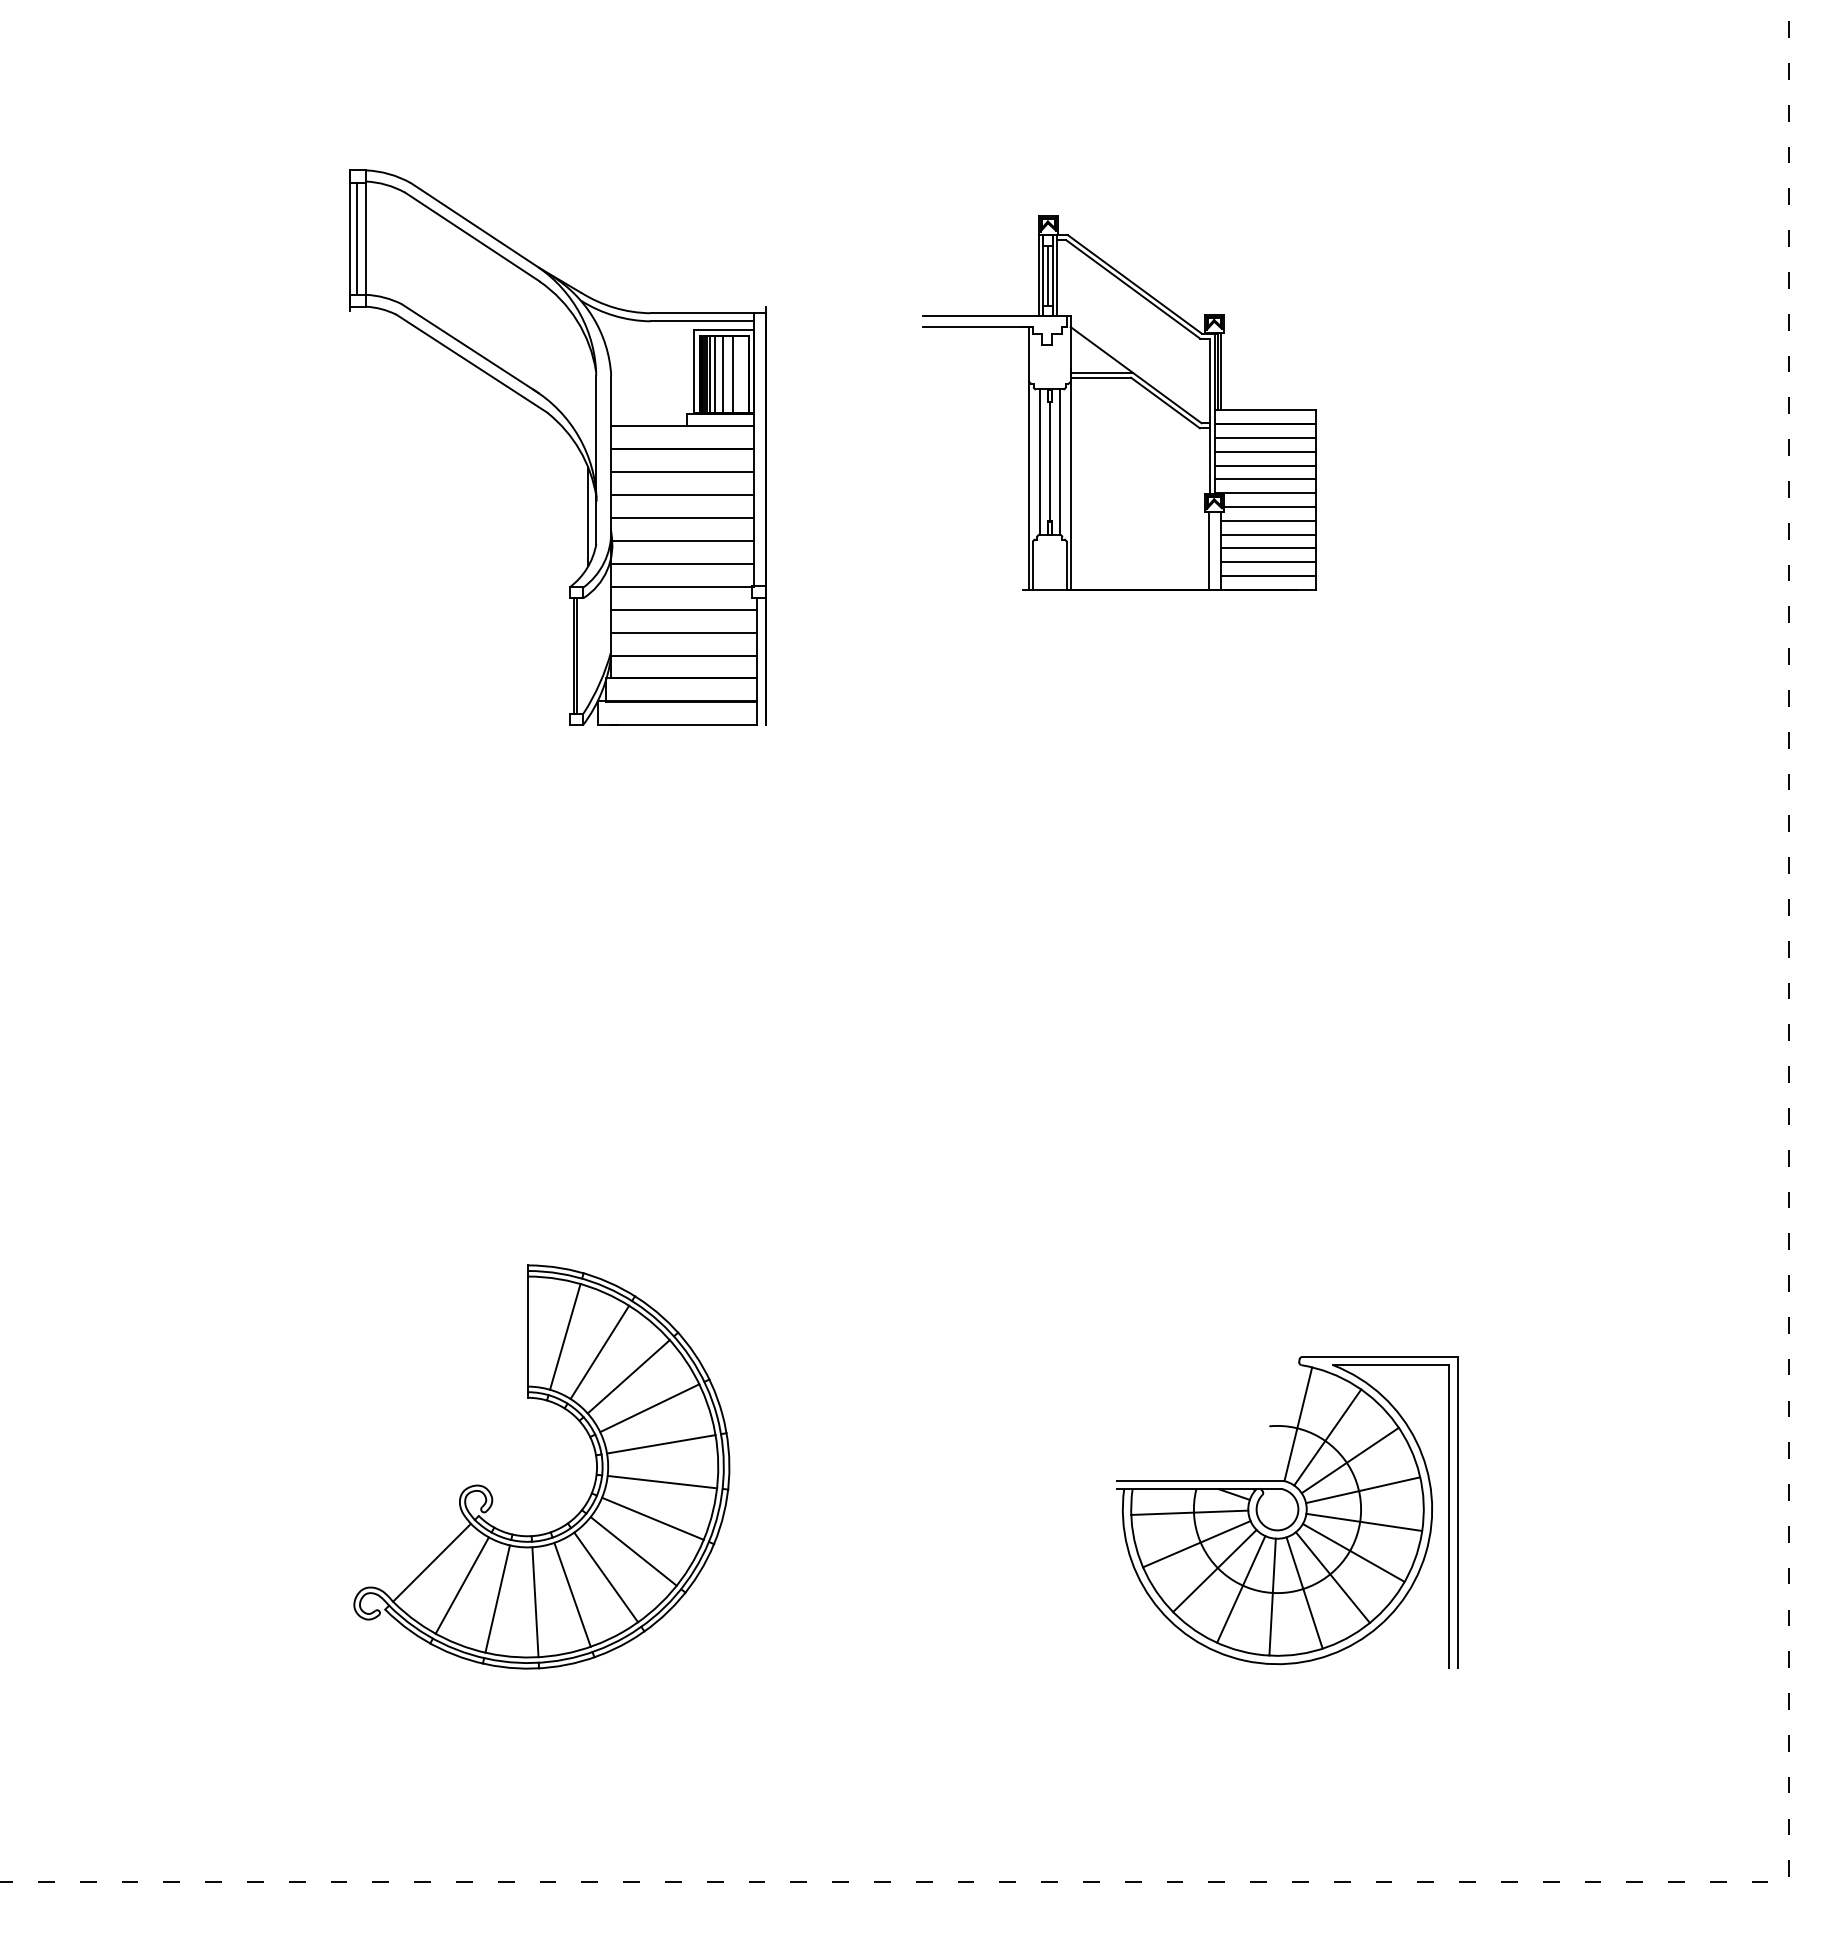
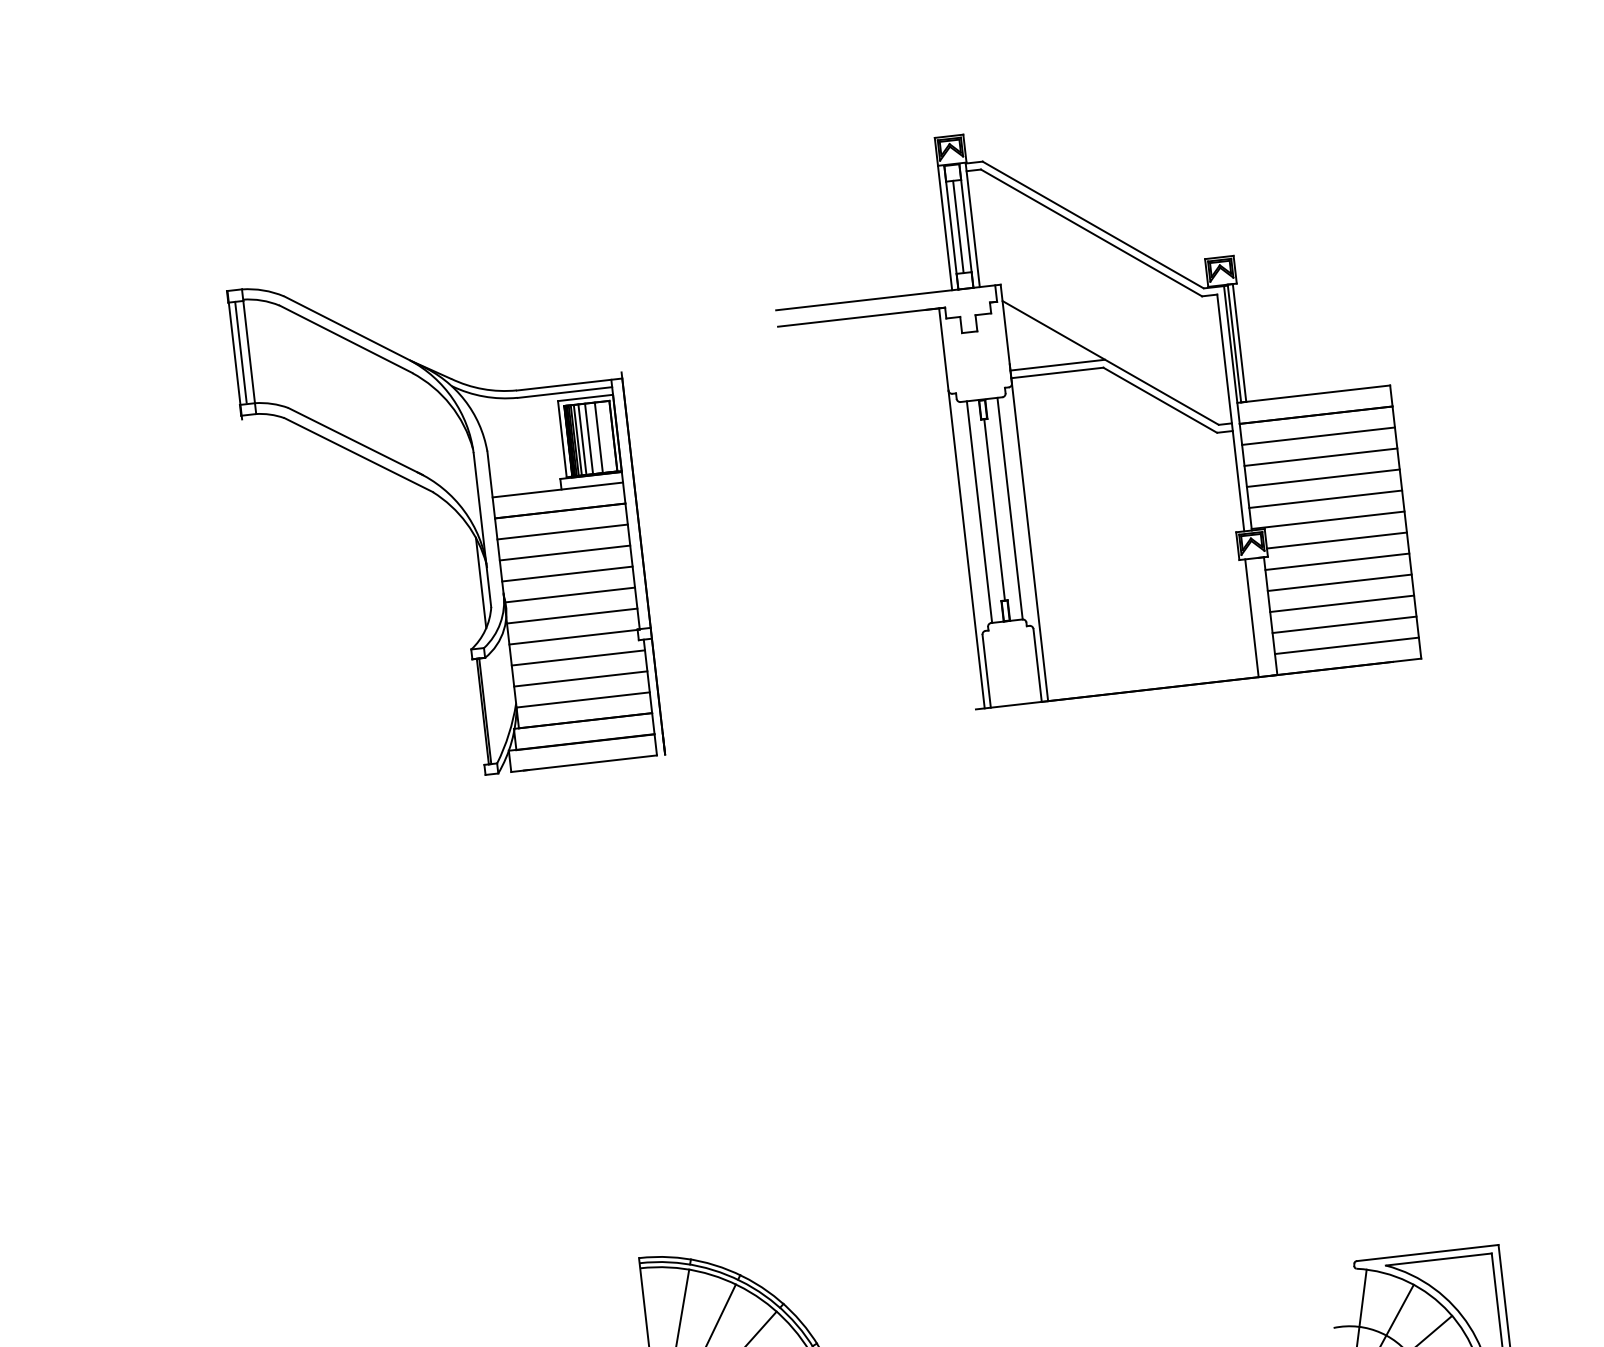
part: (1119, 402) -> (1090, 407), size x1.67
part: (570, 438) -> (456, 513), moved

